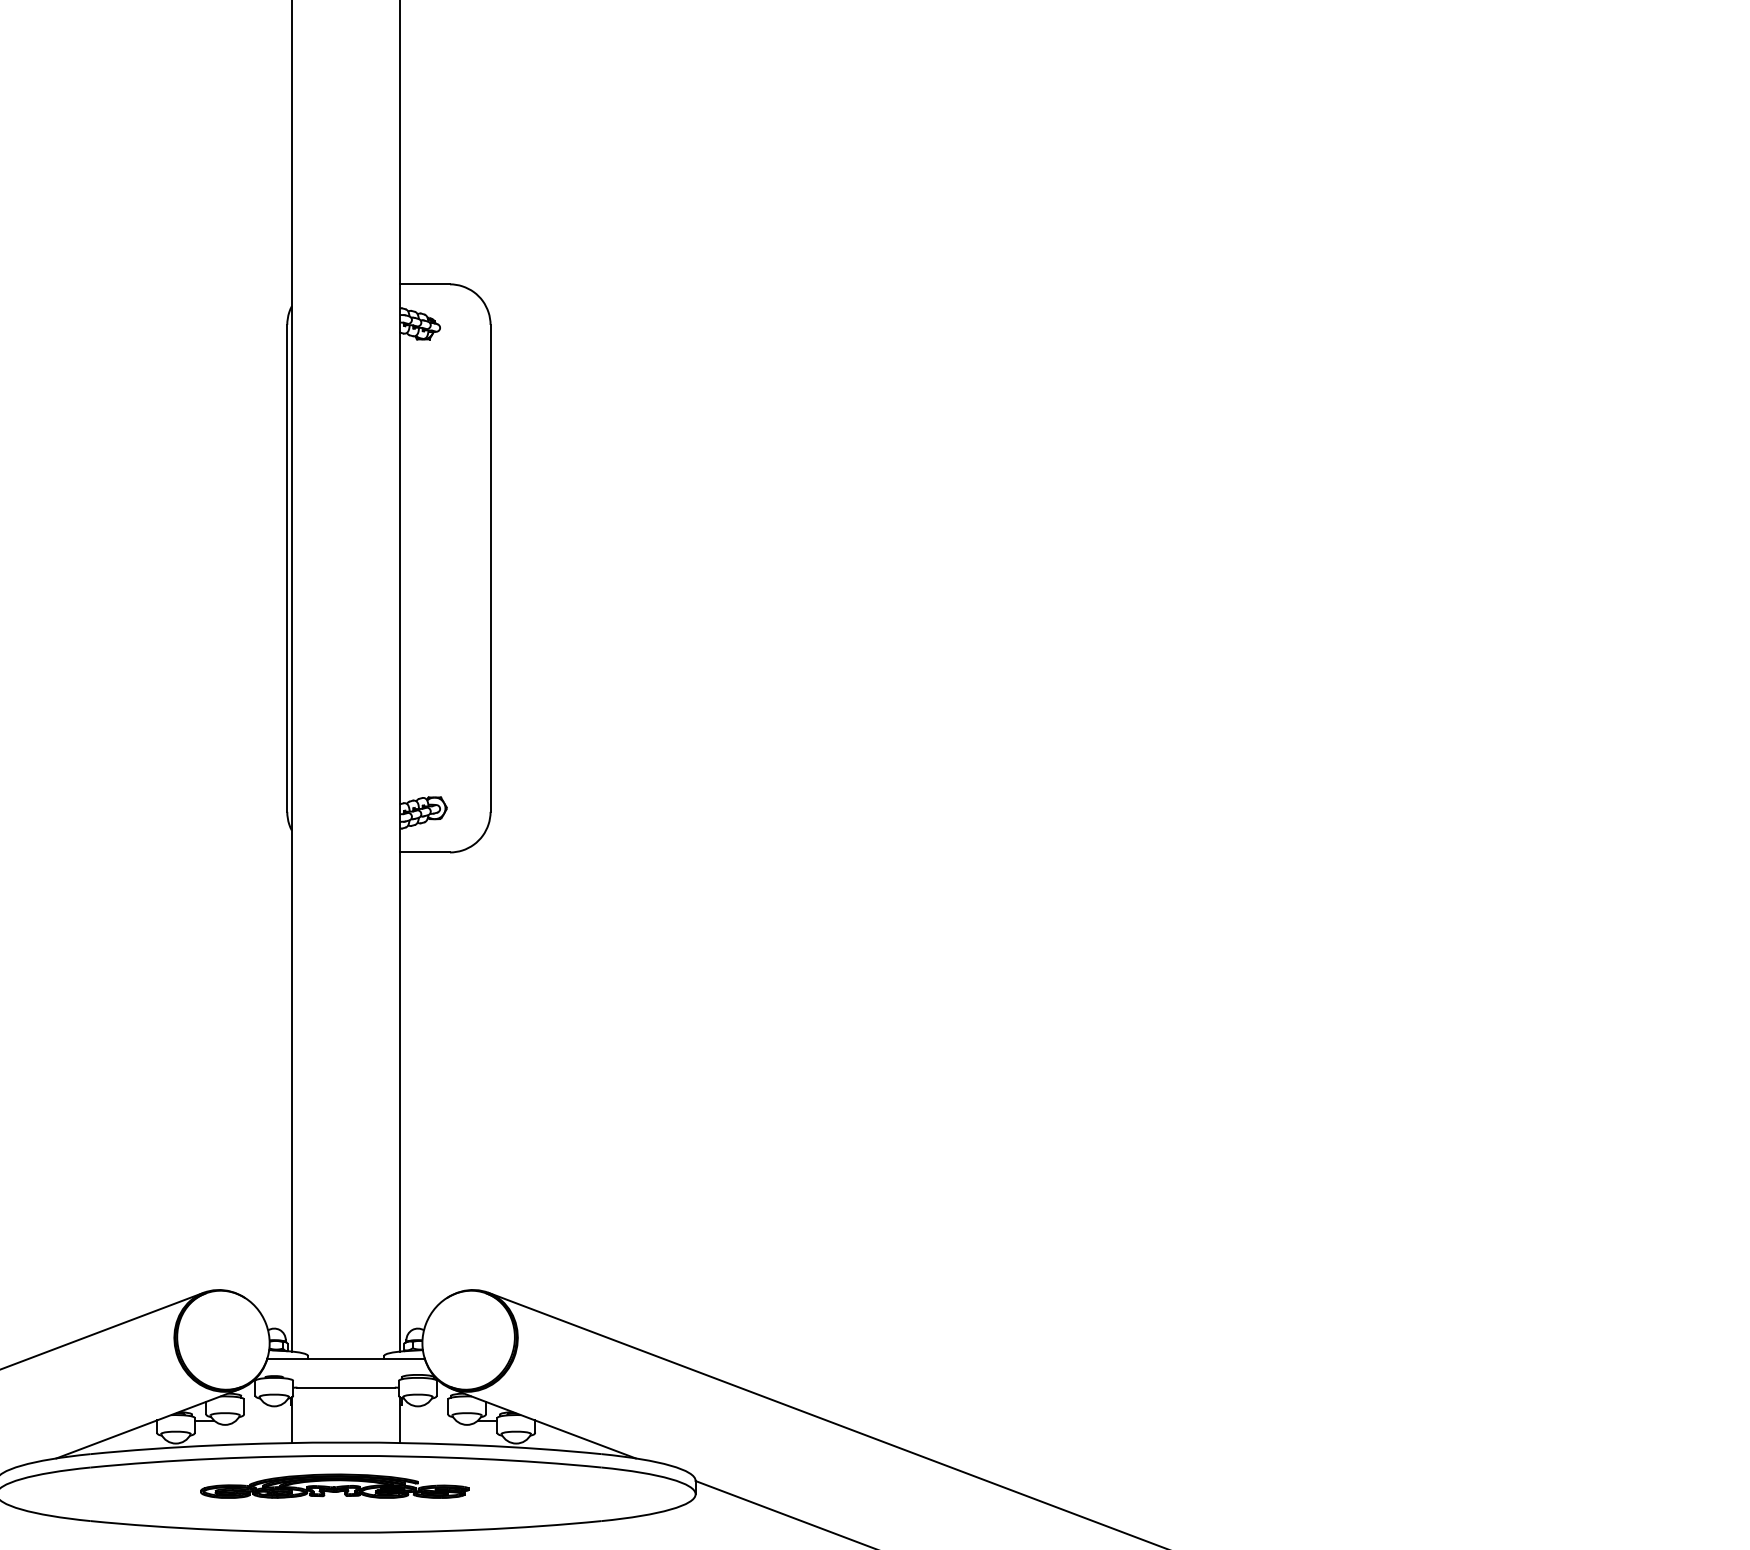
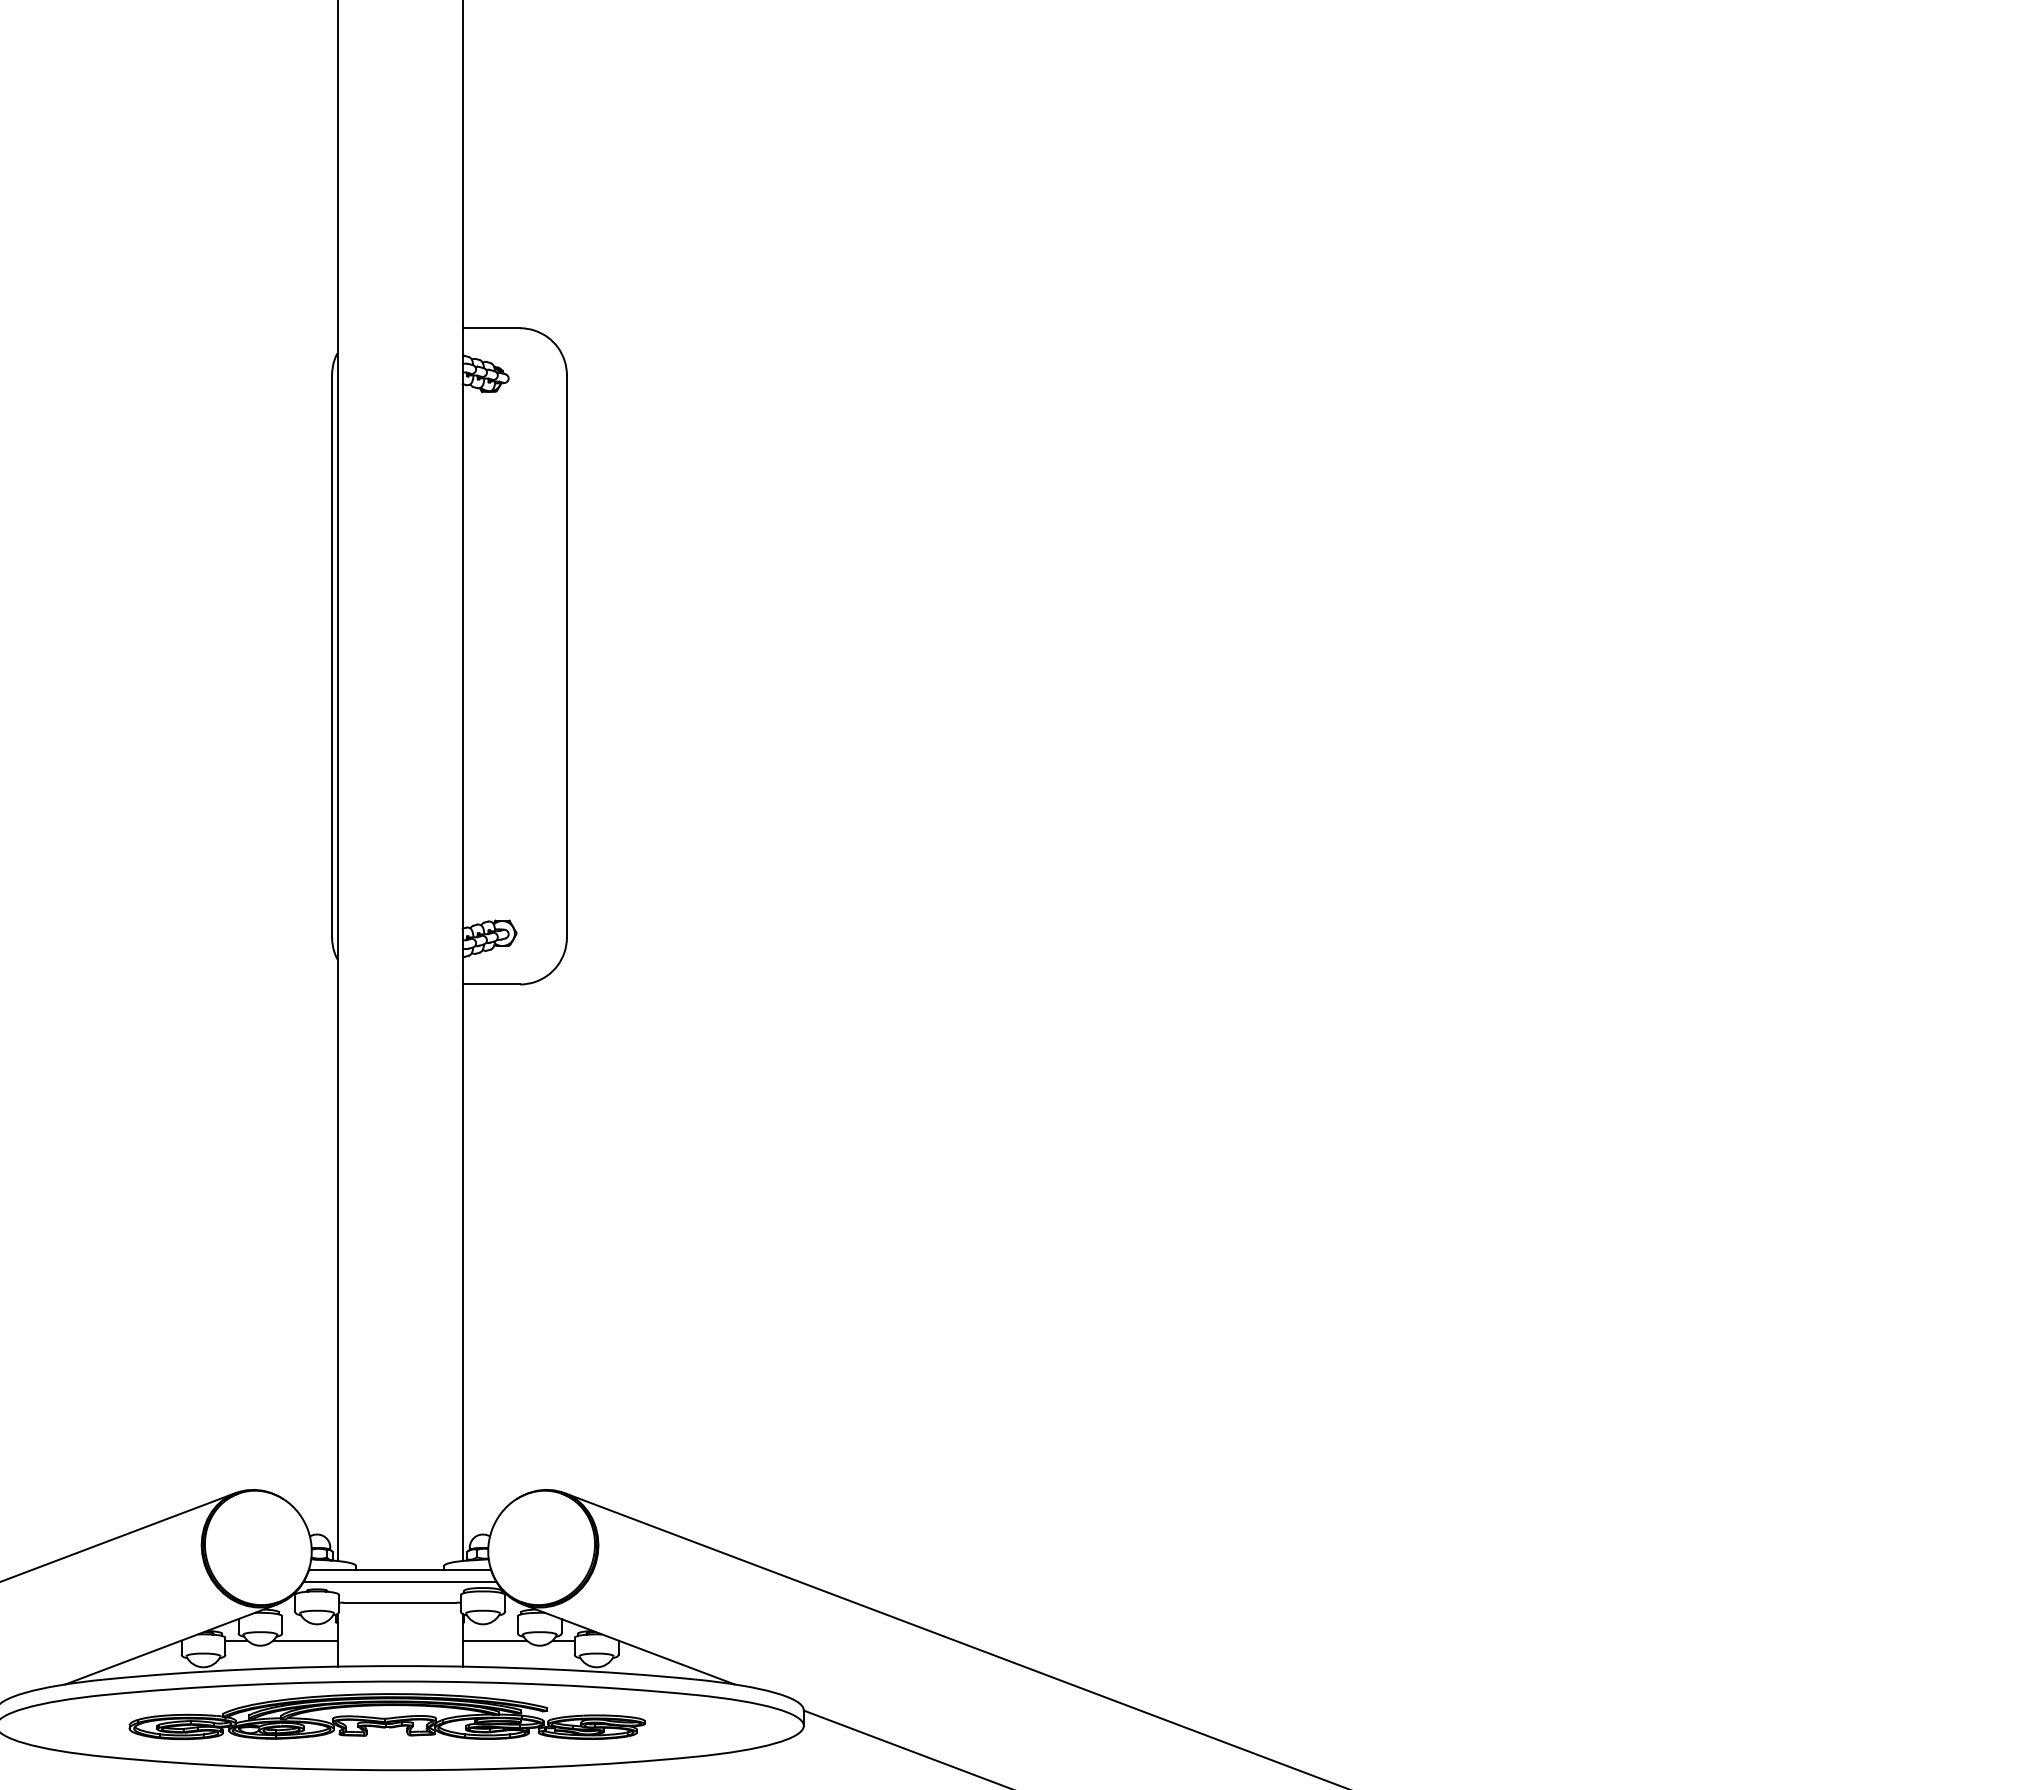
line: (345, 1369) -> (399, 1581), added
line: (264, 1420) -> (305, 1640), added
line: (427, 1420) -> (494, 1640), added
part: (334, 1486) -> (386, 1716), size x1.67

